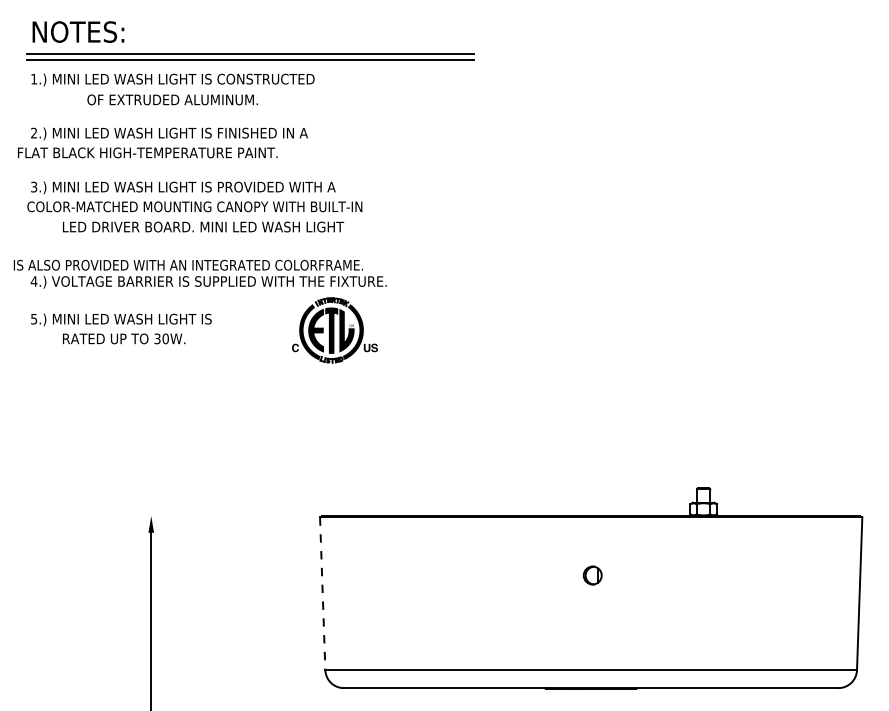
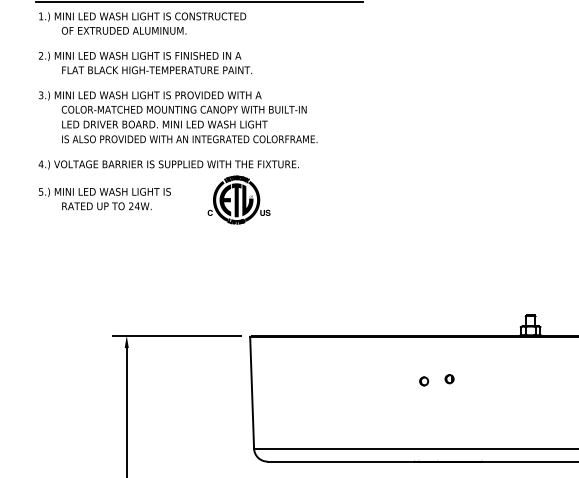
text: (172, 99) -> (124, 30), moved
text: (147, 152) -> (156, 70), moved
text: (194, 206) -> (183, 109), moved
text: (187, 264) -> (189, 138), moved
part: (334, 330) -> (238, 200), moved
text: (161, 338) -> (134, 206), 30W. -> 24W.
line: (219, 515) -> (176, 335), added
part: (592, 574) -> (449, 378), size x0.62
circle: (557, 577) -> (423, 380), added
line: (322, 594) -> (251, 393), dashed -> solid

